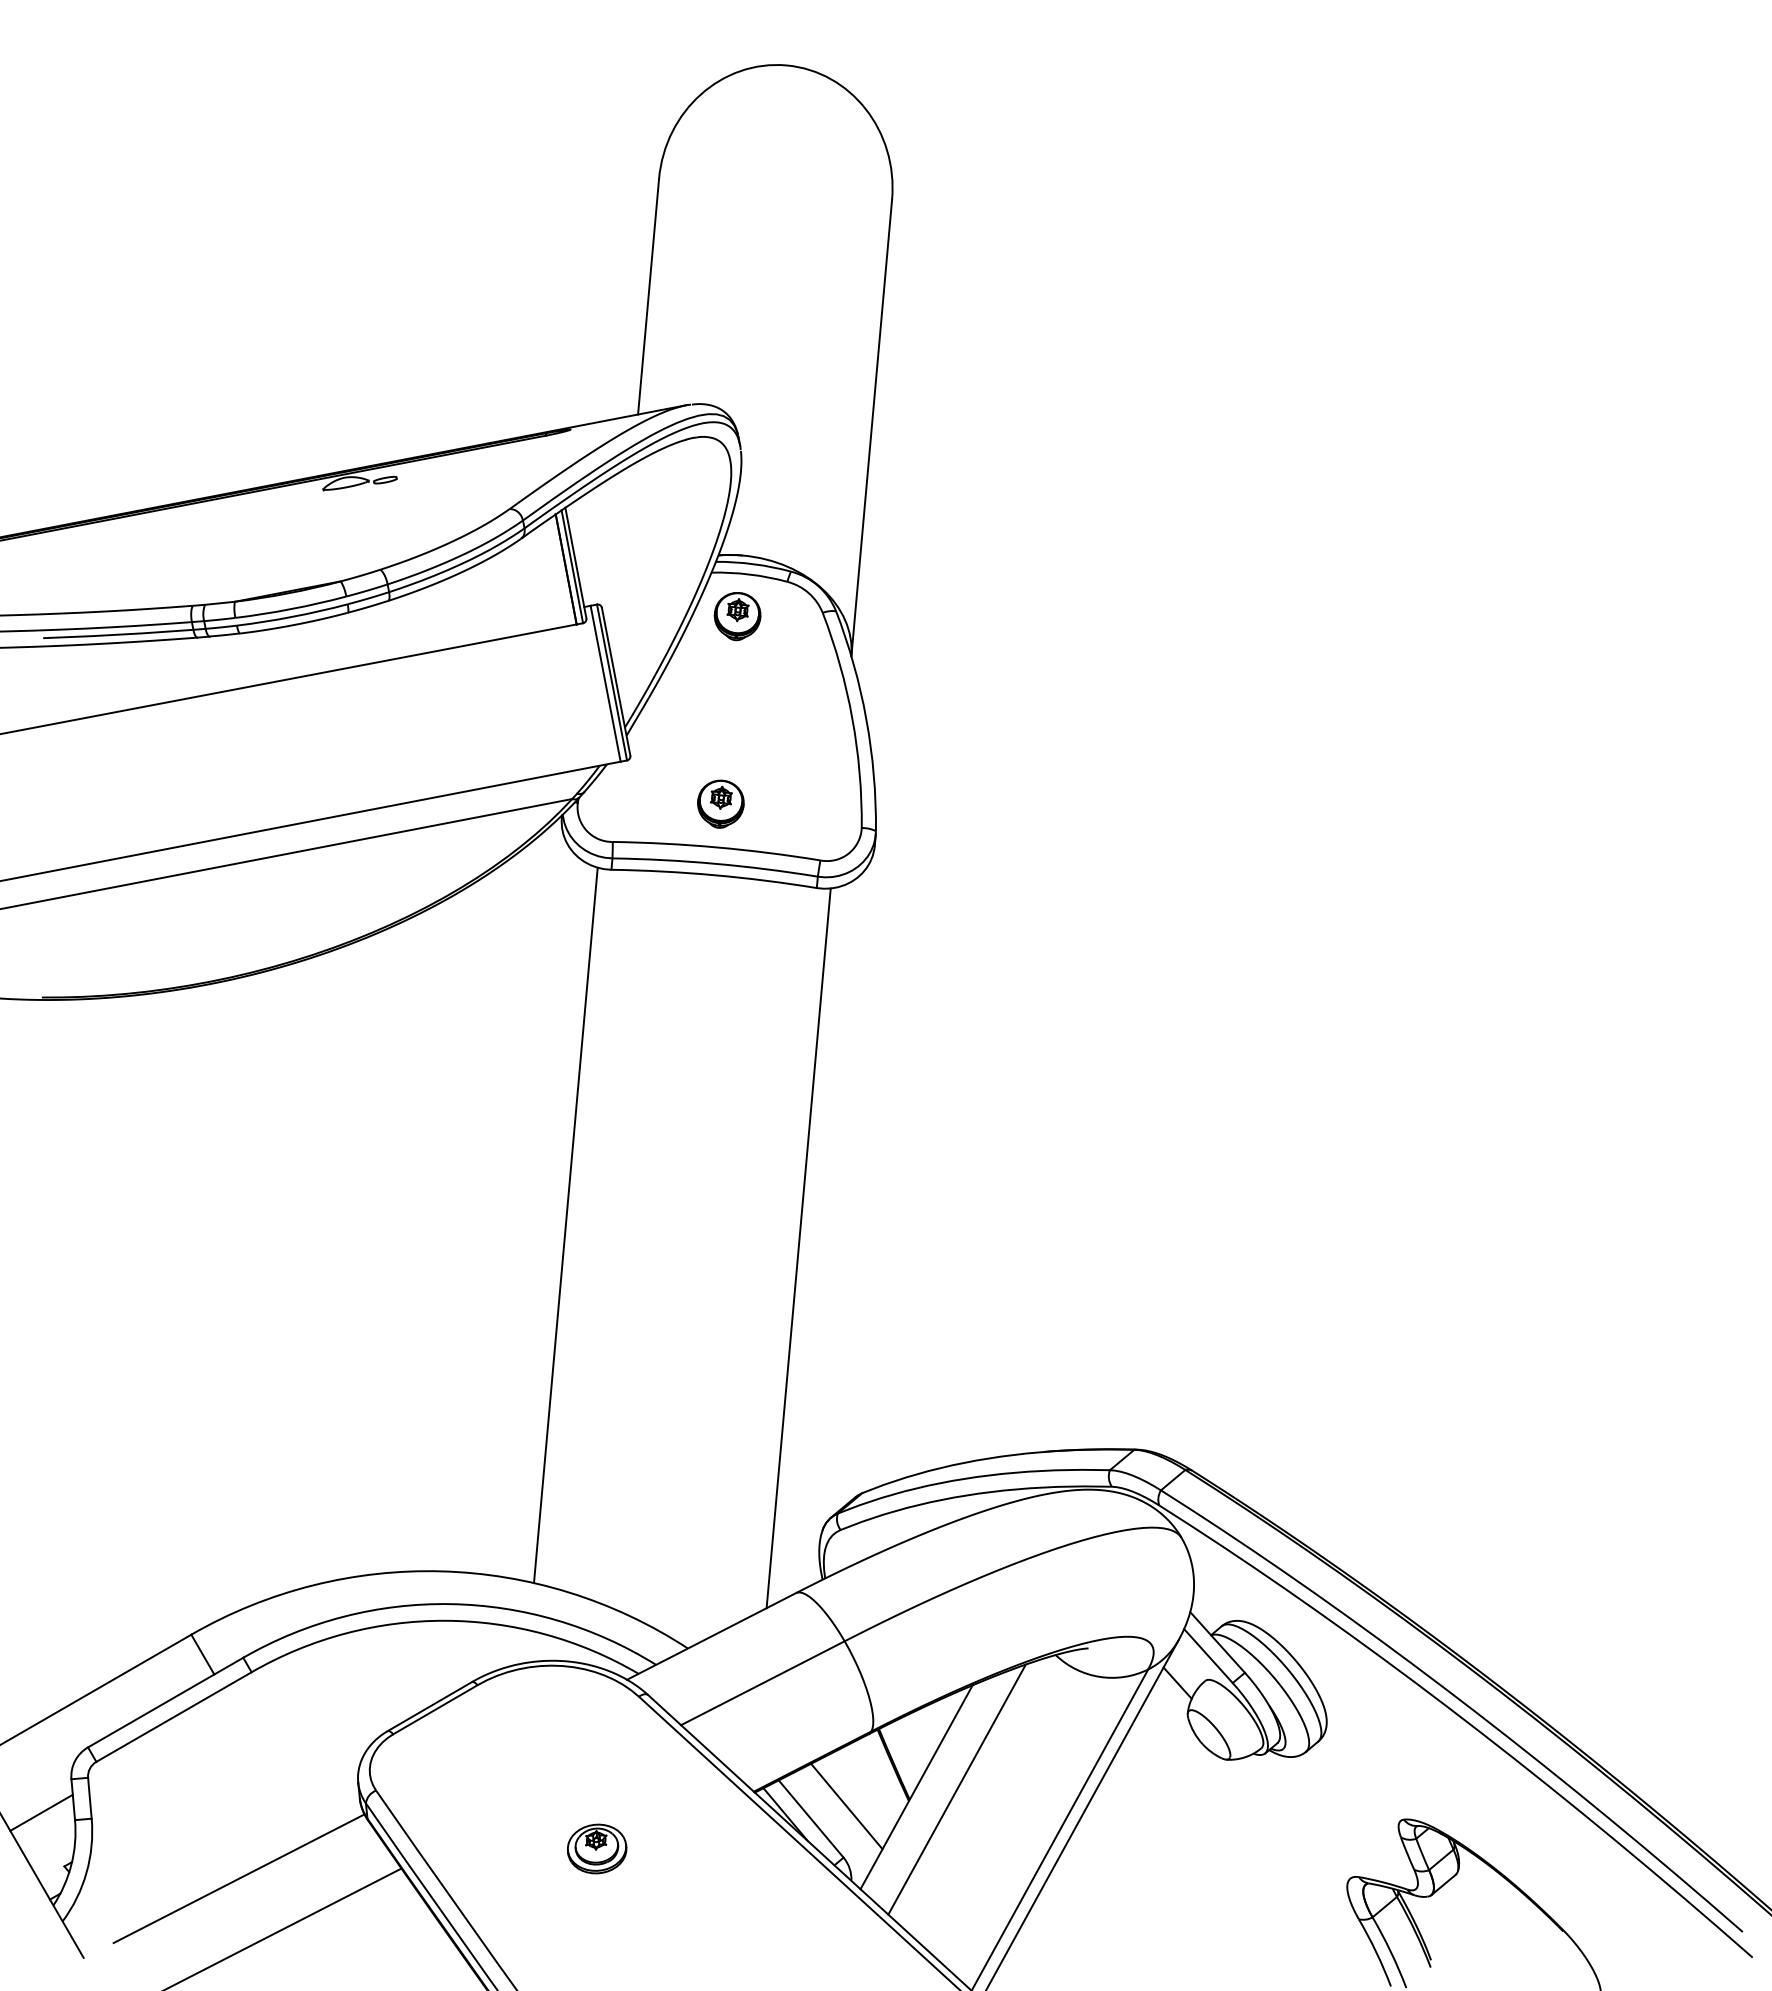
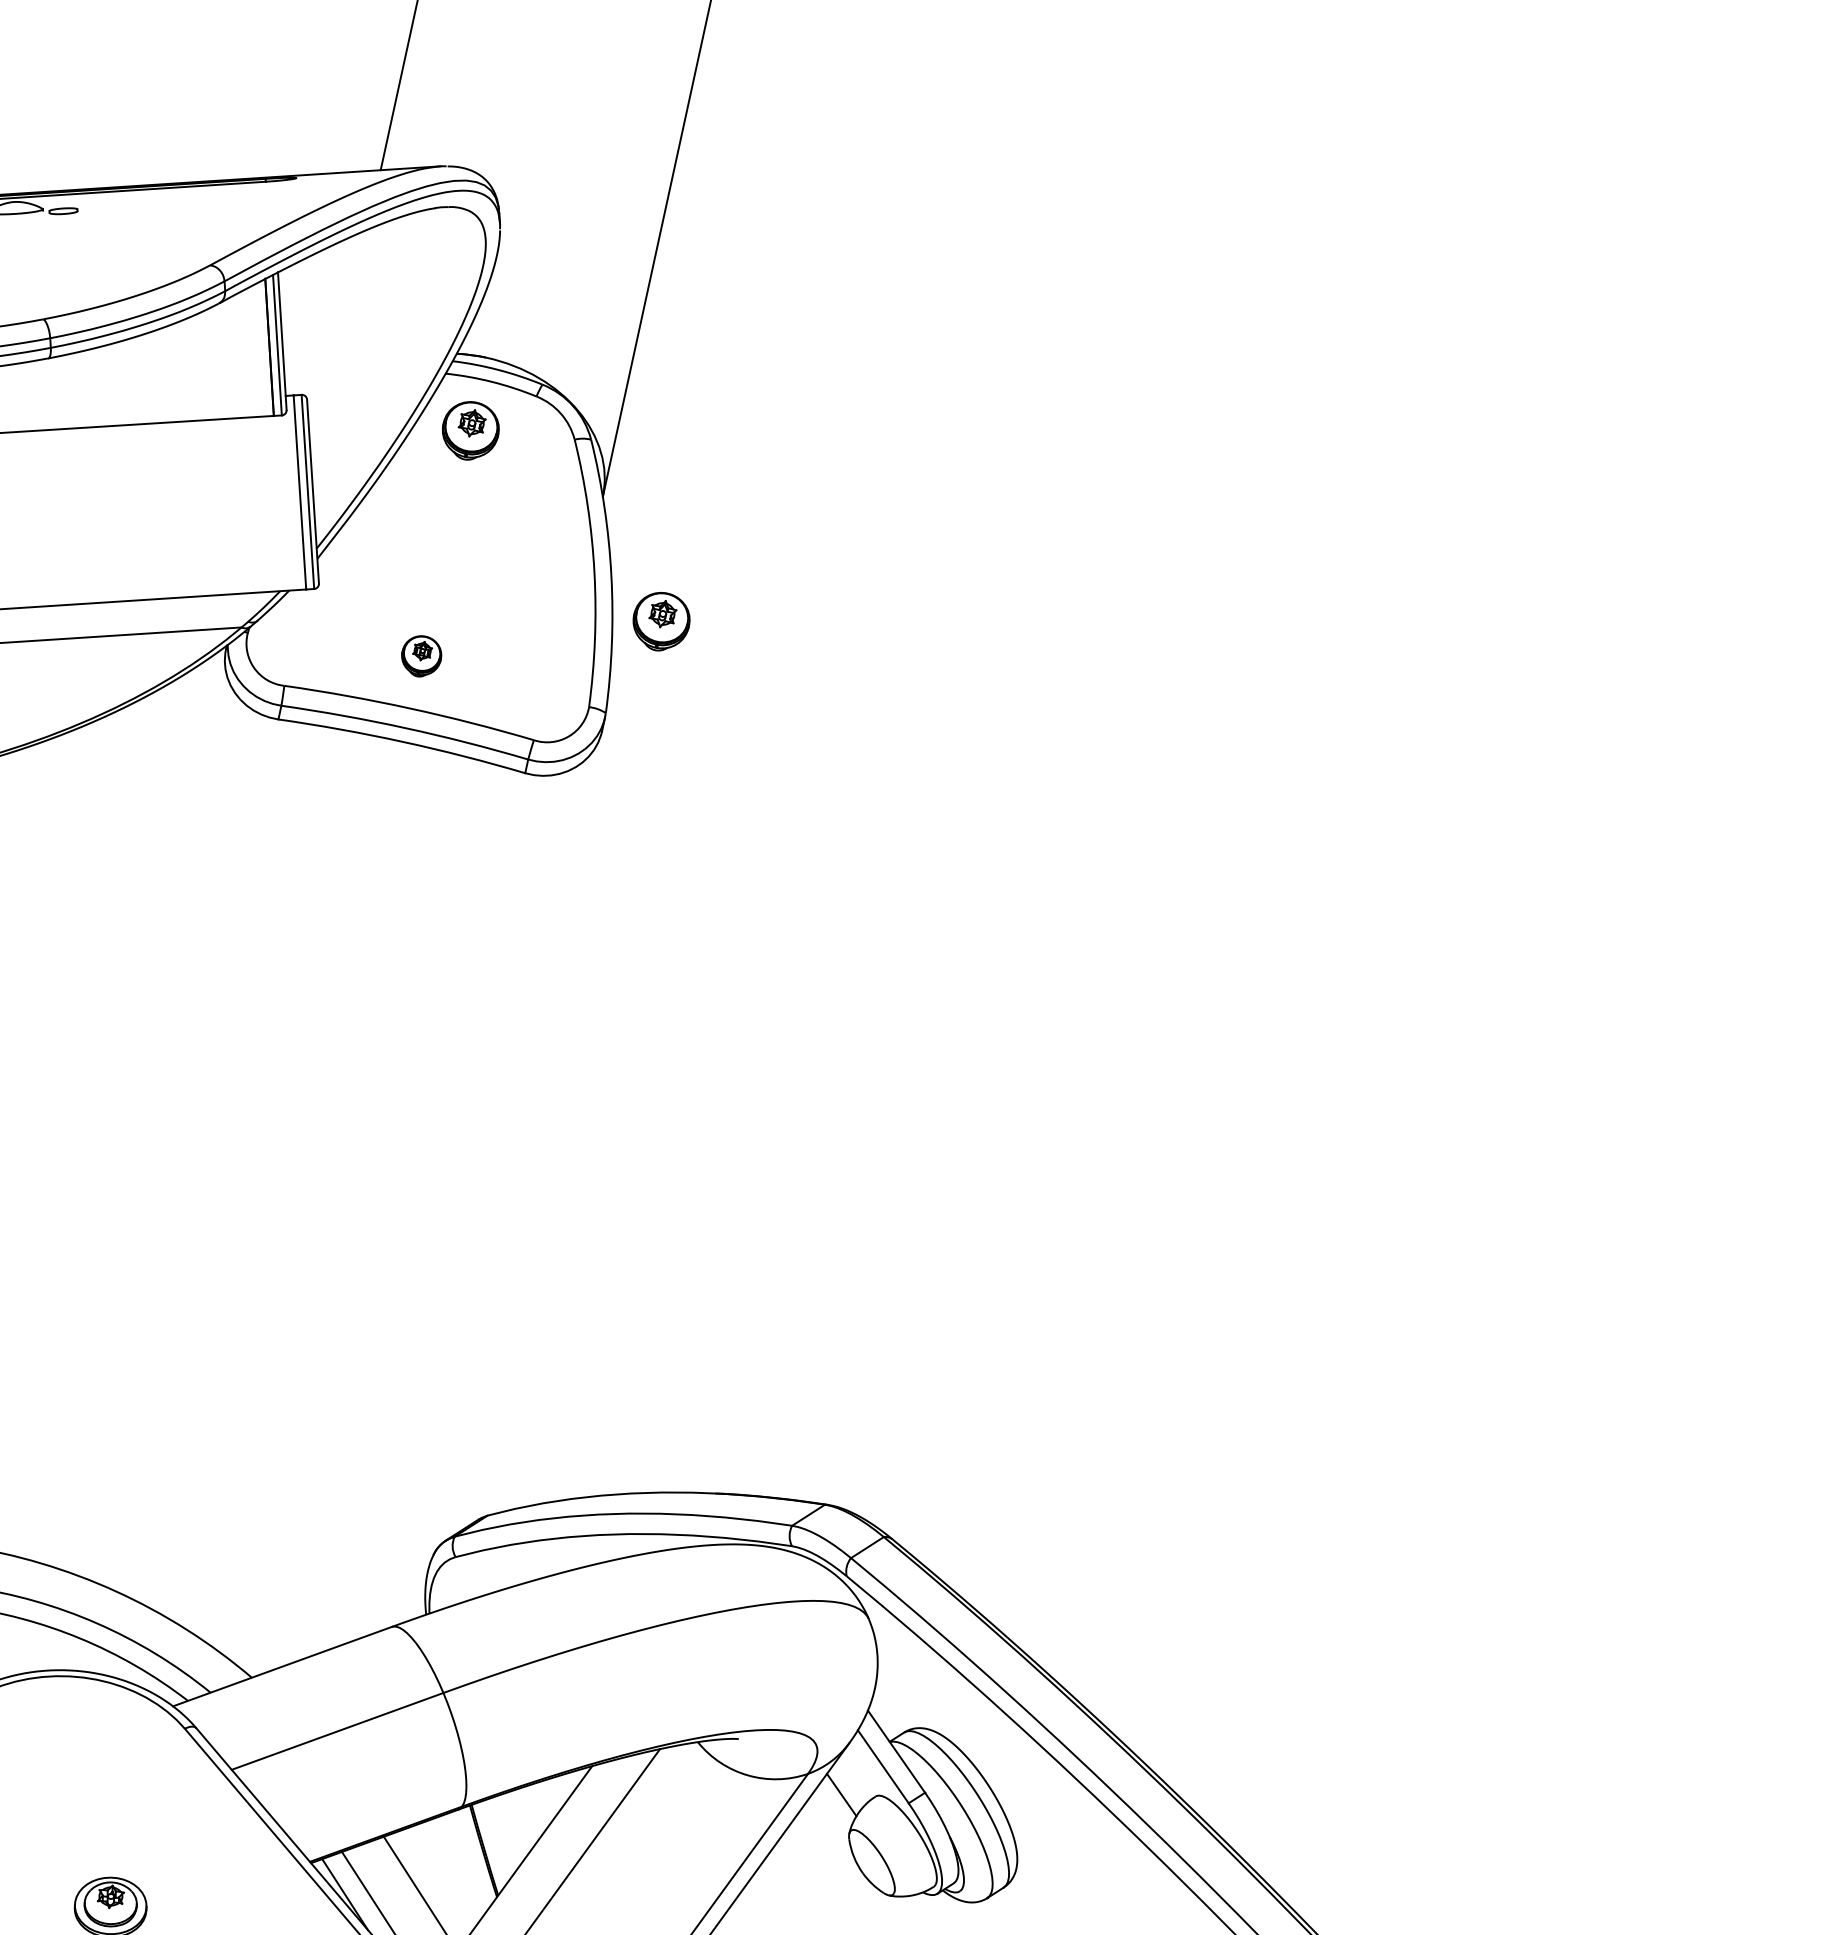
part: (911, 751) -> (661, 621), added
part: (720, 803) -> (421, 655), size x0.7
line: (565, 1225) -> (167, 1144), removed
line: (798, 1248) -> (447, 1208), removed

